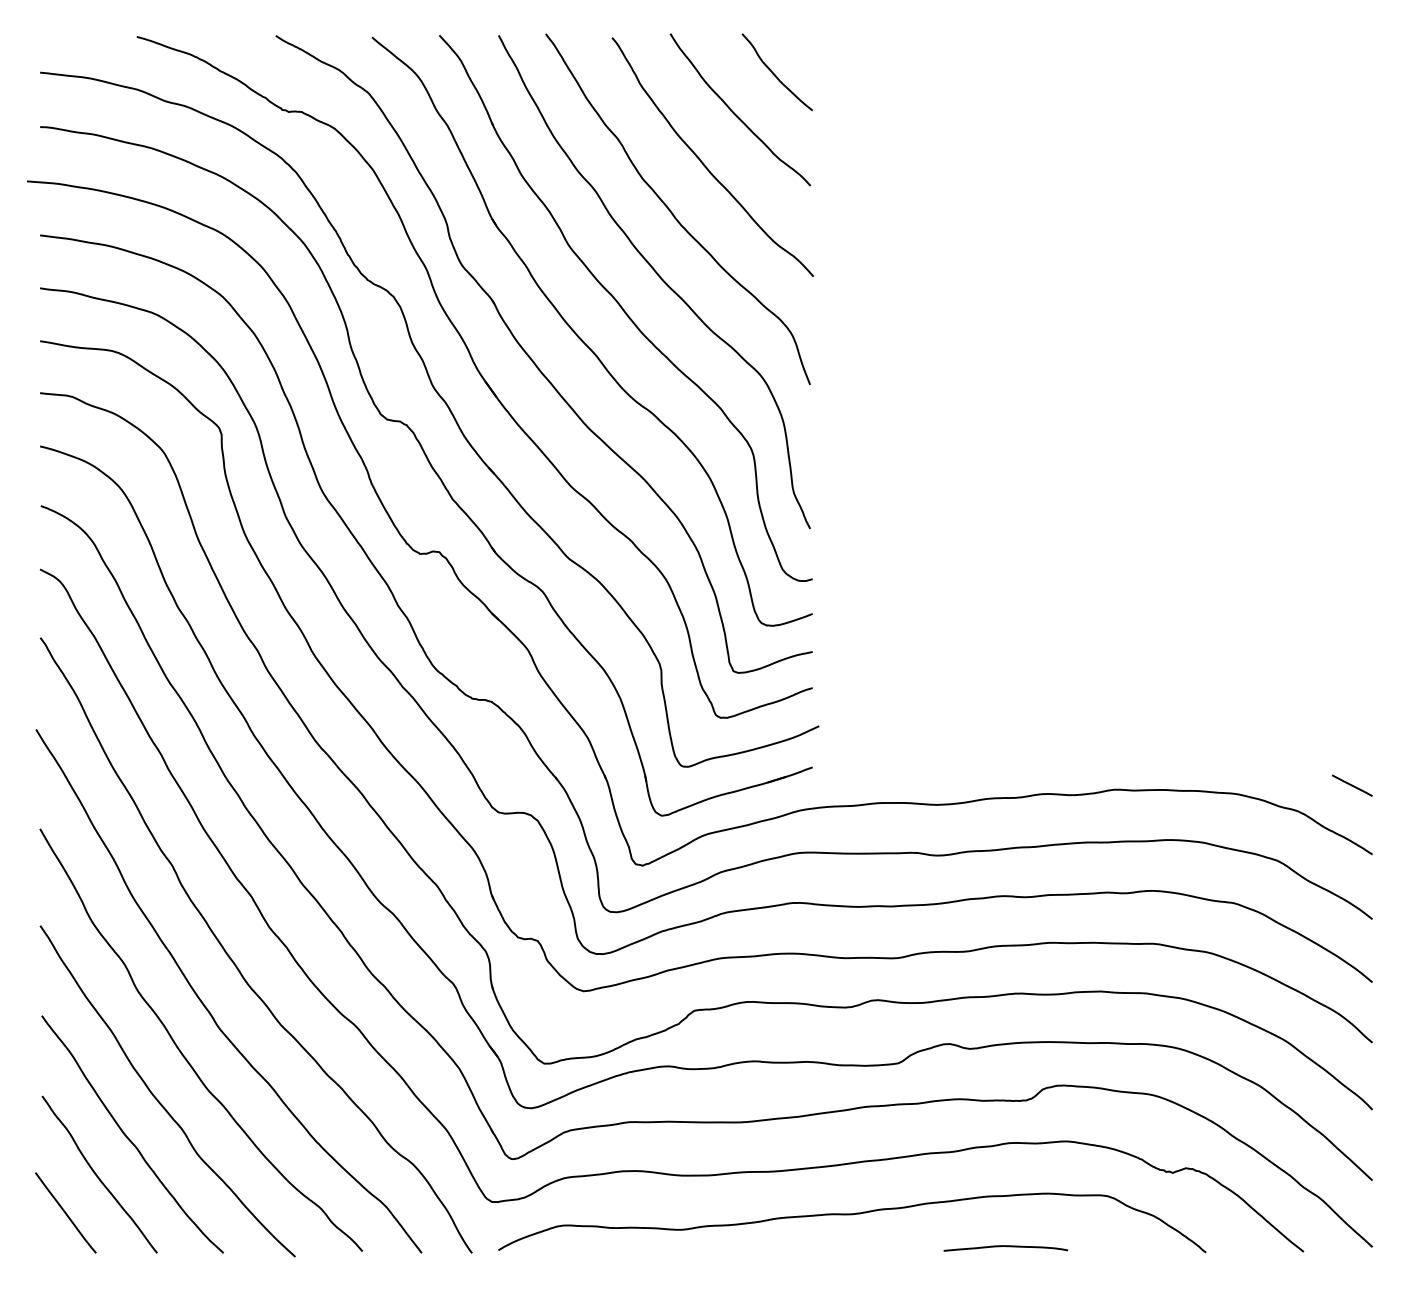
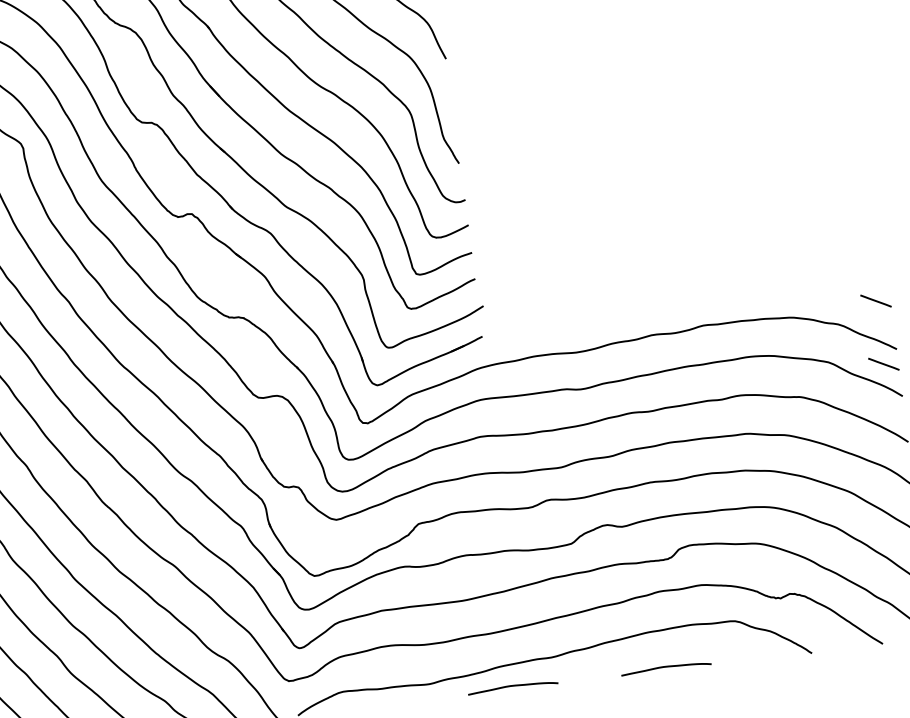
line: (1352, 872) -> (883, 364), added
curve: (794, 1246) -> (512, 686), added

